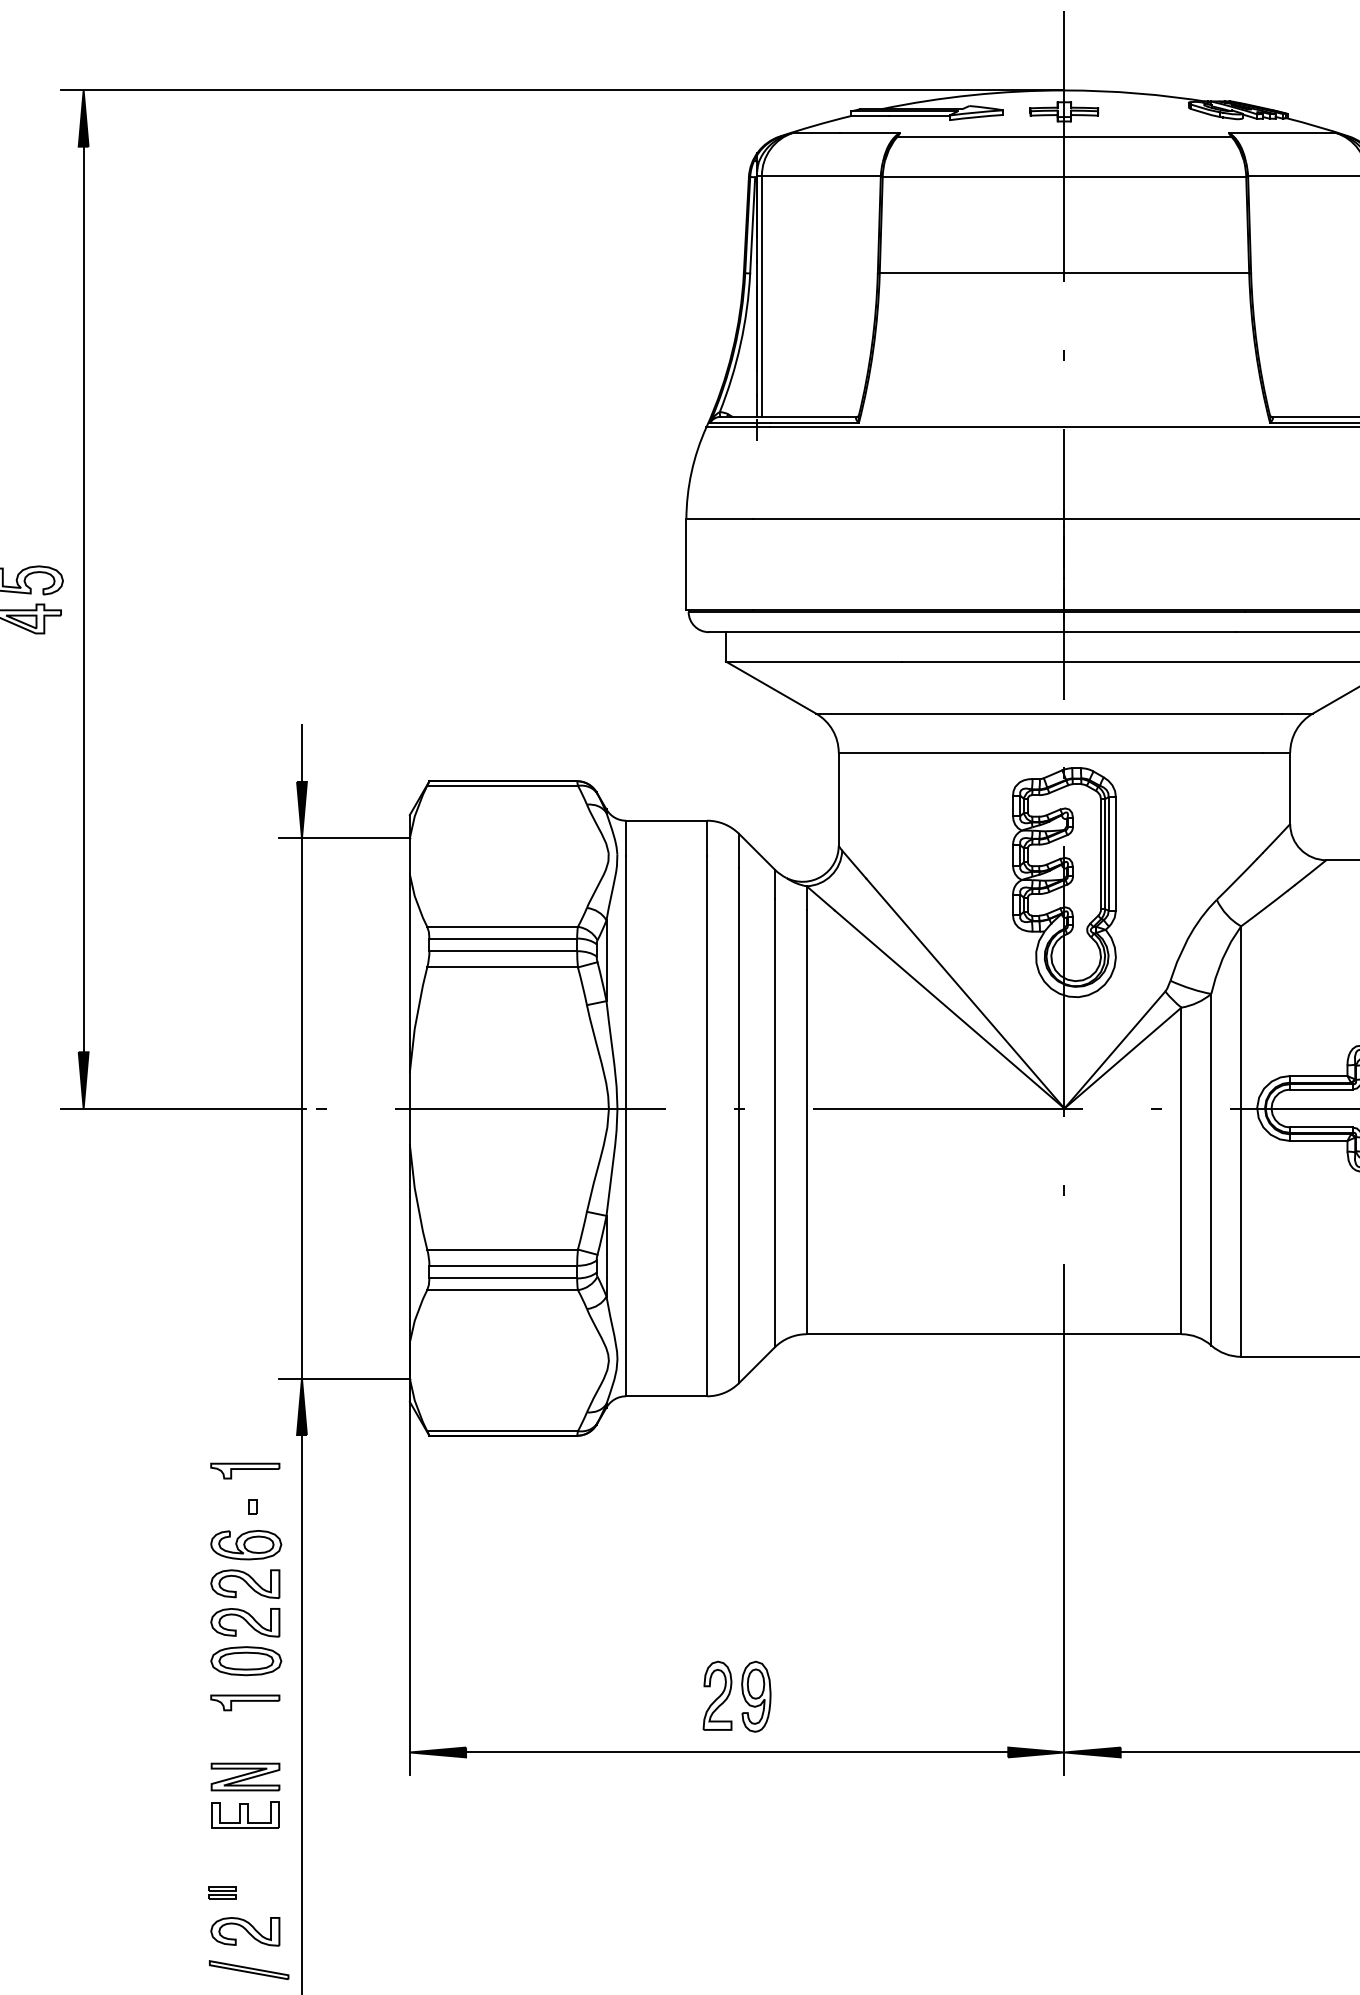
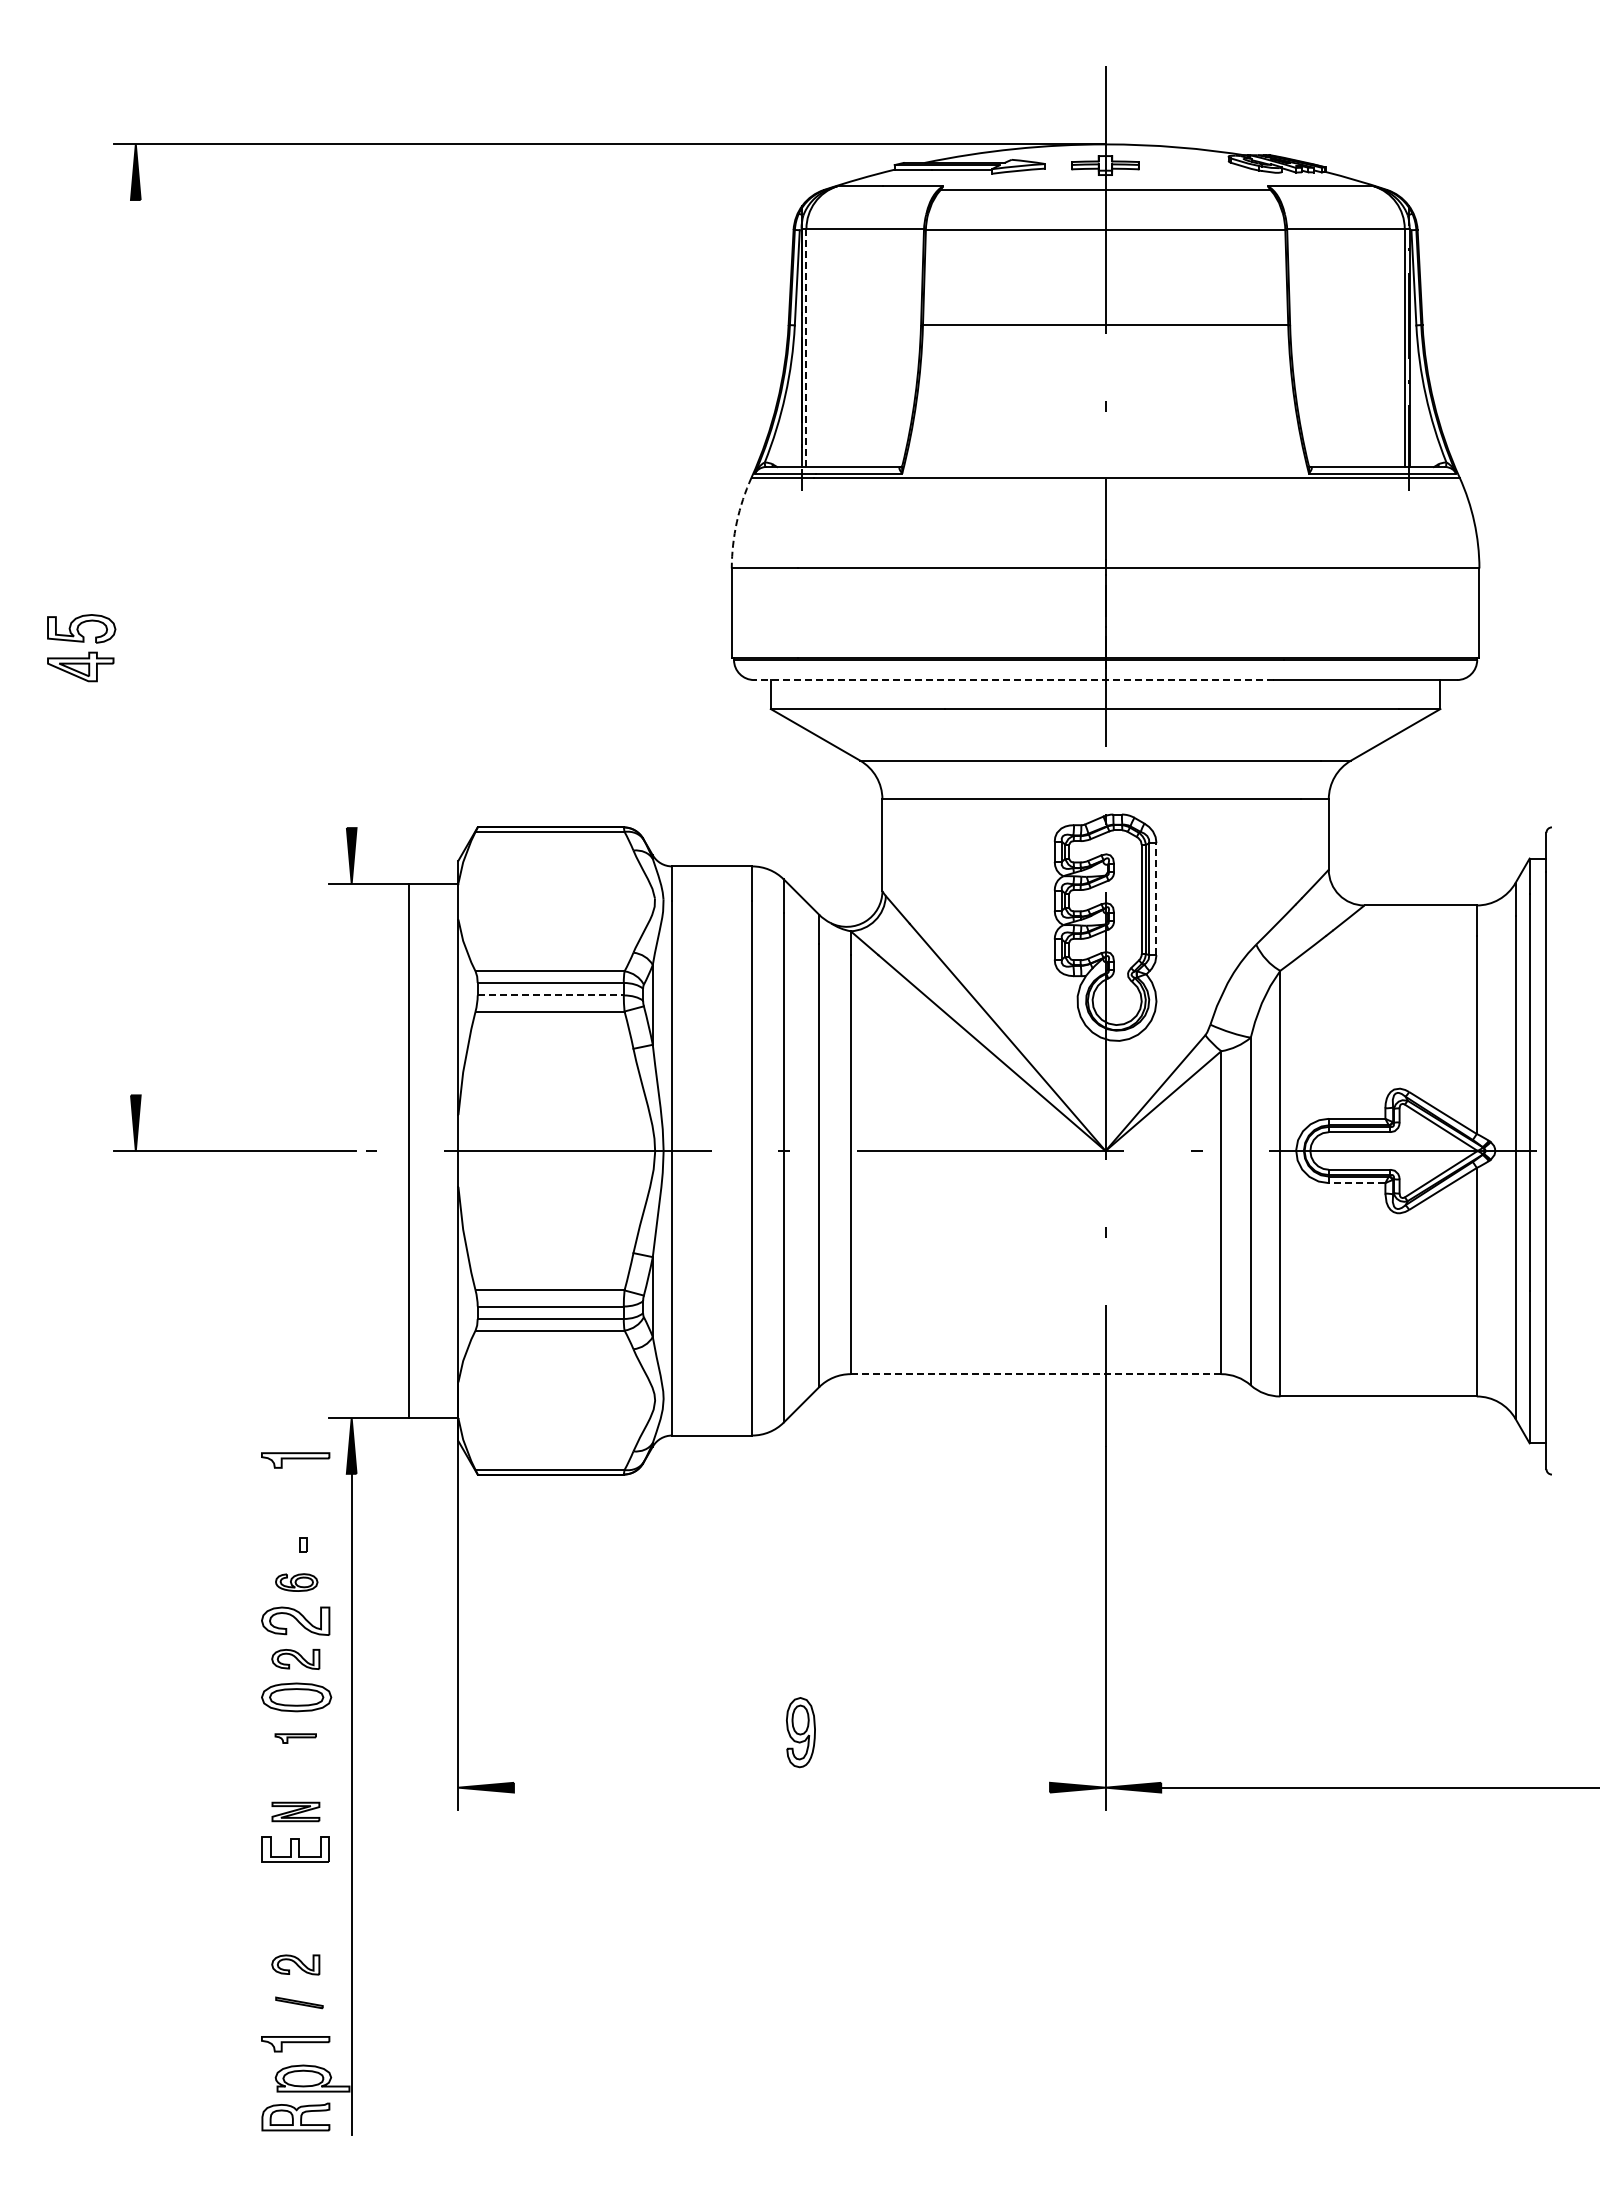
line: (761, 295) -> (806, 347), solid -> dashed
arc: (691, 471) -> (736, 521), solid -> dashed
line: (83, 599) -> (135, 647), removed
line: (971, 632) -> (1013, 680), solid -> dashed
line: (301, 754) -> (351, 800), removed
line: (1115, 854) -> (1156, 899), solid -> dashed
line: (504, 951) -> (551, 995), solid -> dashed
line: (301, 1108) -> (408, 1150), moved
line: (1318, 1141) -> (1356, 1183), solid -> dashed
line: (994, 1334) -> (1036, 1374), solid -> dashed
part: (245, 1471) -> (295, 1460), moved
part: (246, 1544) -> (296, 1582), size x0.6
part: (245, 1622) -> (295, 1659), size x0.7
part: (717, 1695) -> (762, 1731), removed
part: (245, 1702) -> (295, 1738), size x0.6
line: (736, 1752) -> (781, 1787), removed
part: (245, 1776) -> (295, 1811), size x0.7
part: (221, 1892) -> (272, 1926), removed
part: (245, 1931) -> (295, 1964), size x0.7
part: (249, 1969) -> (299, 2002), size x0.6

